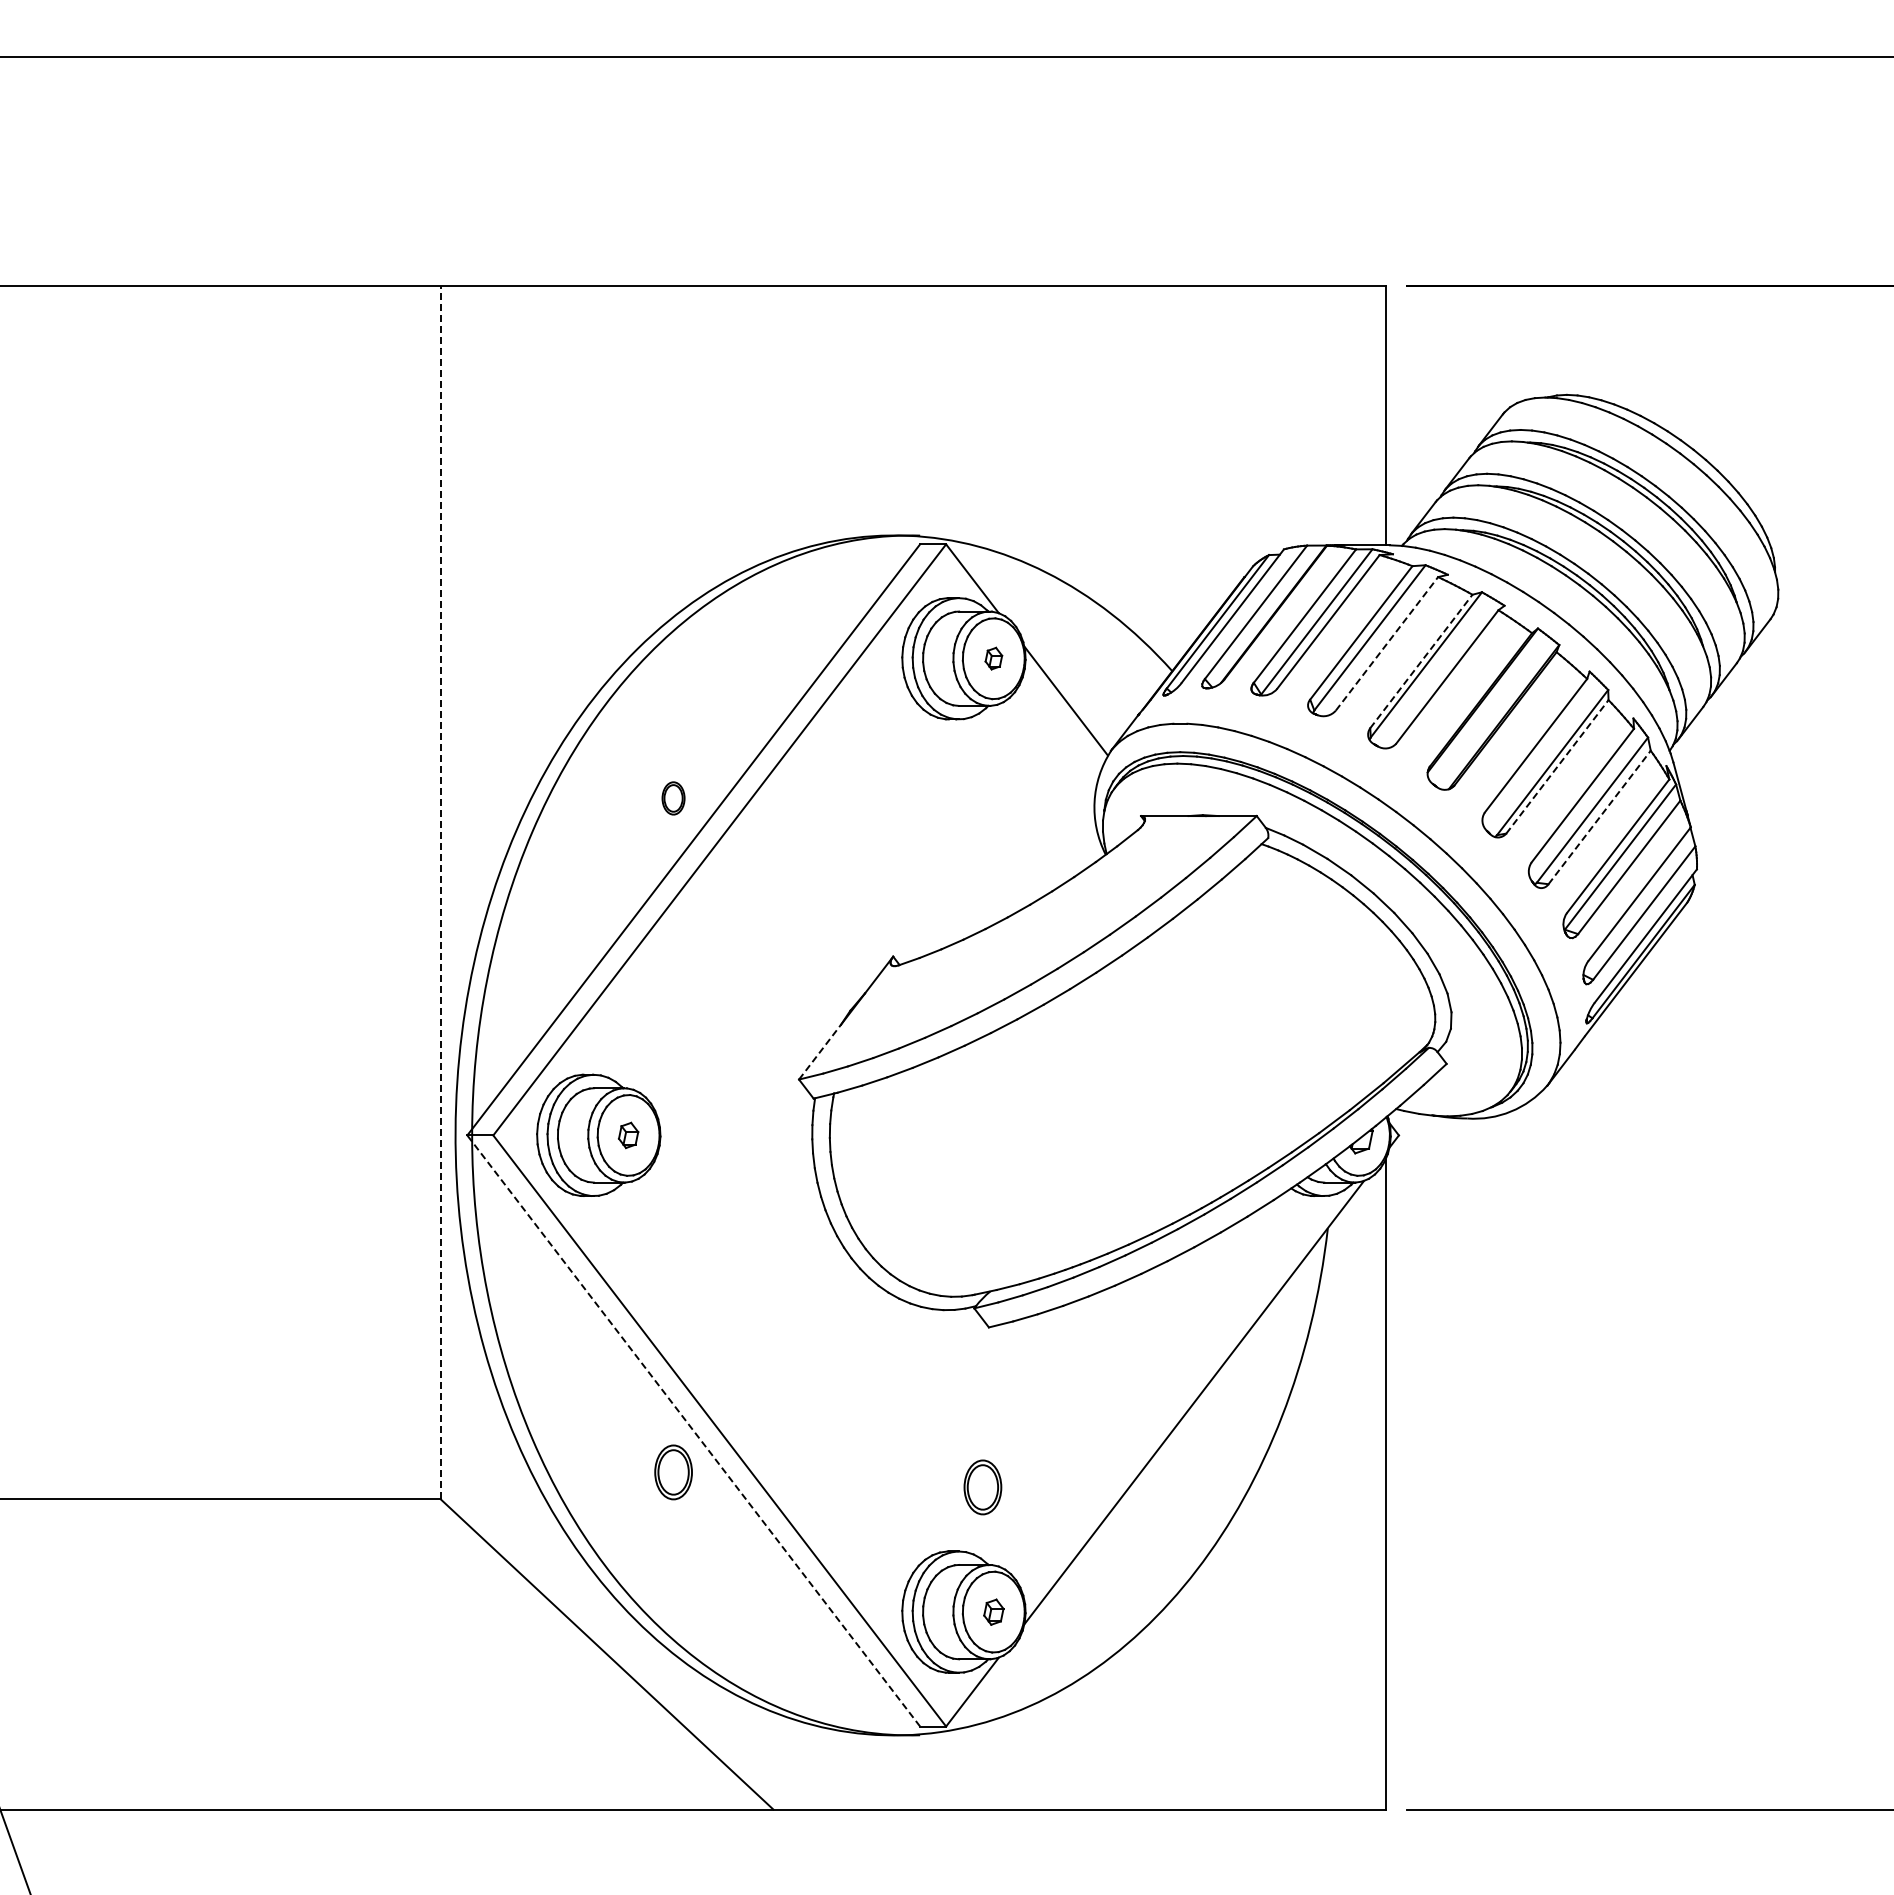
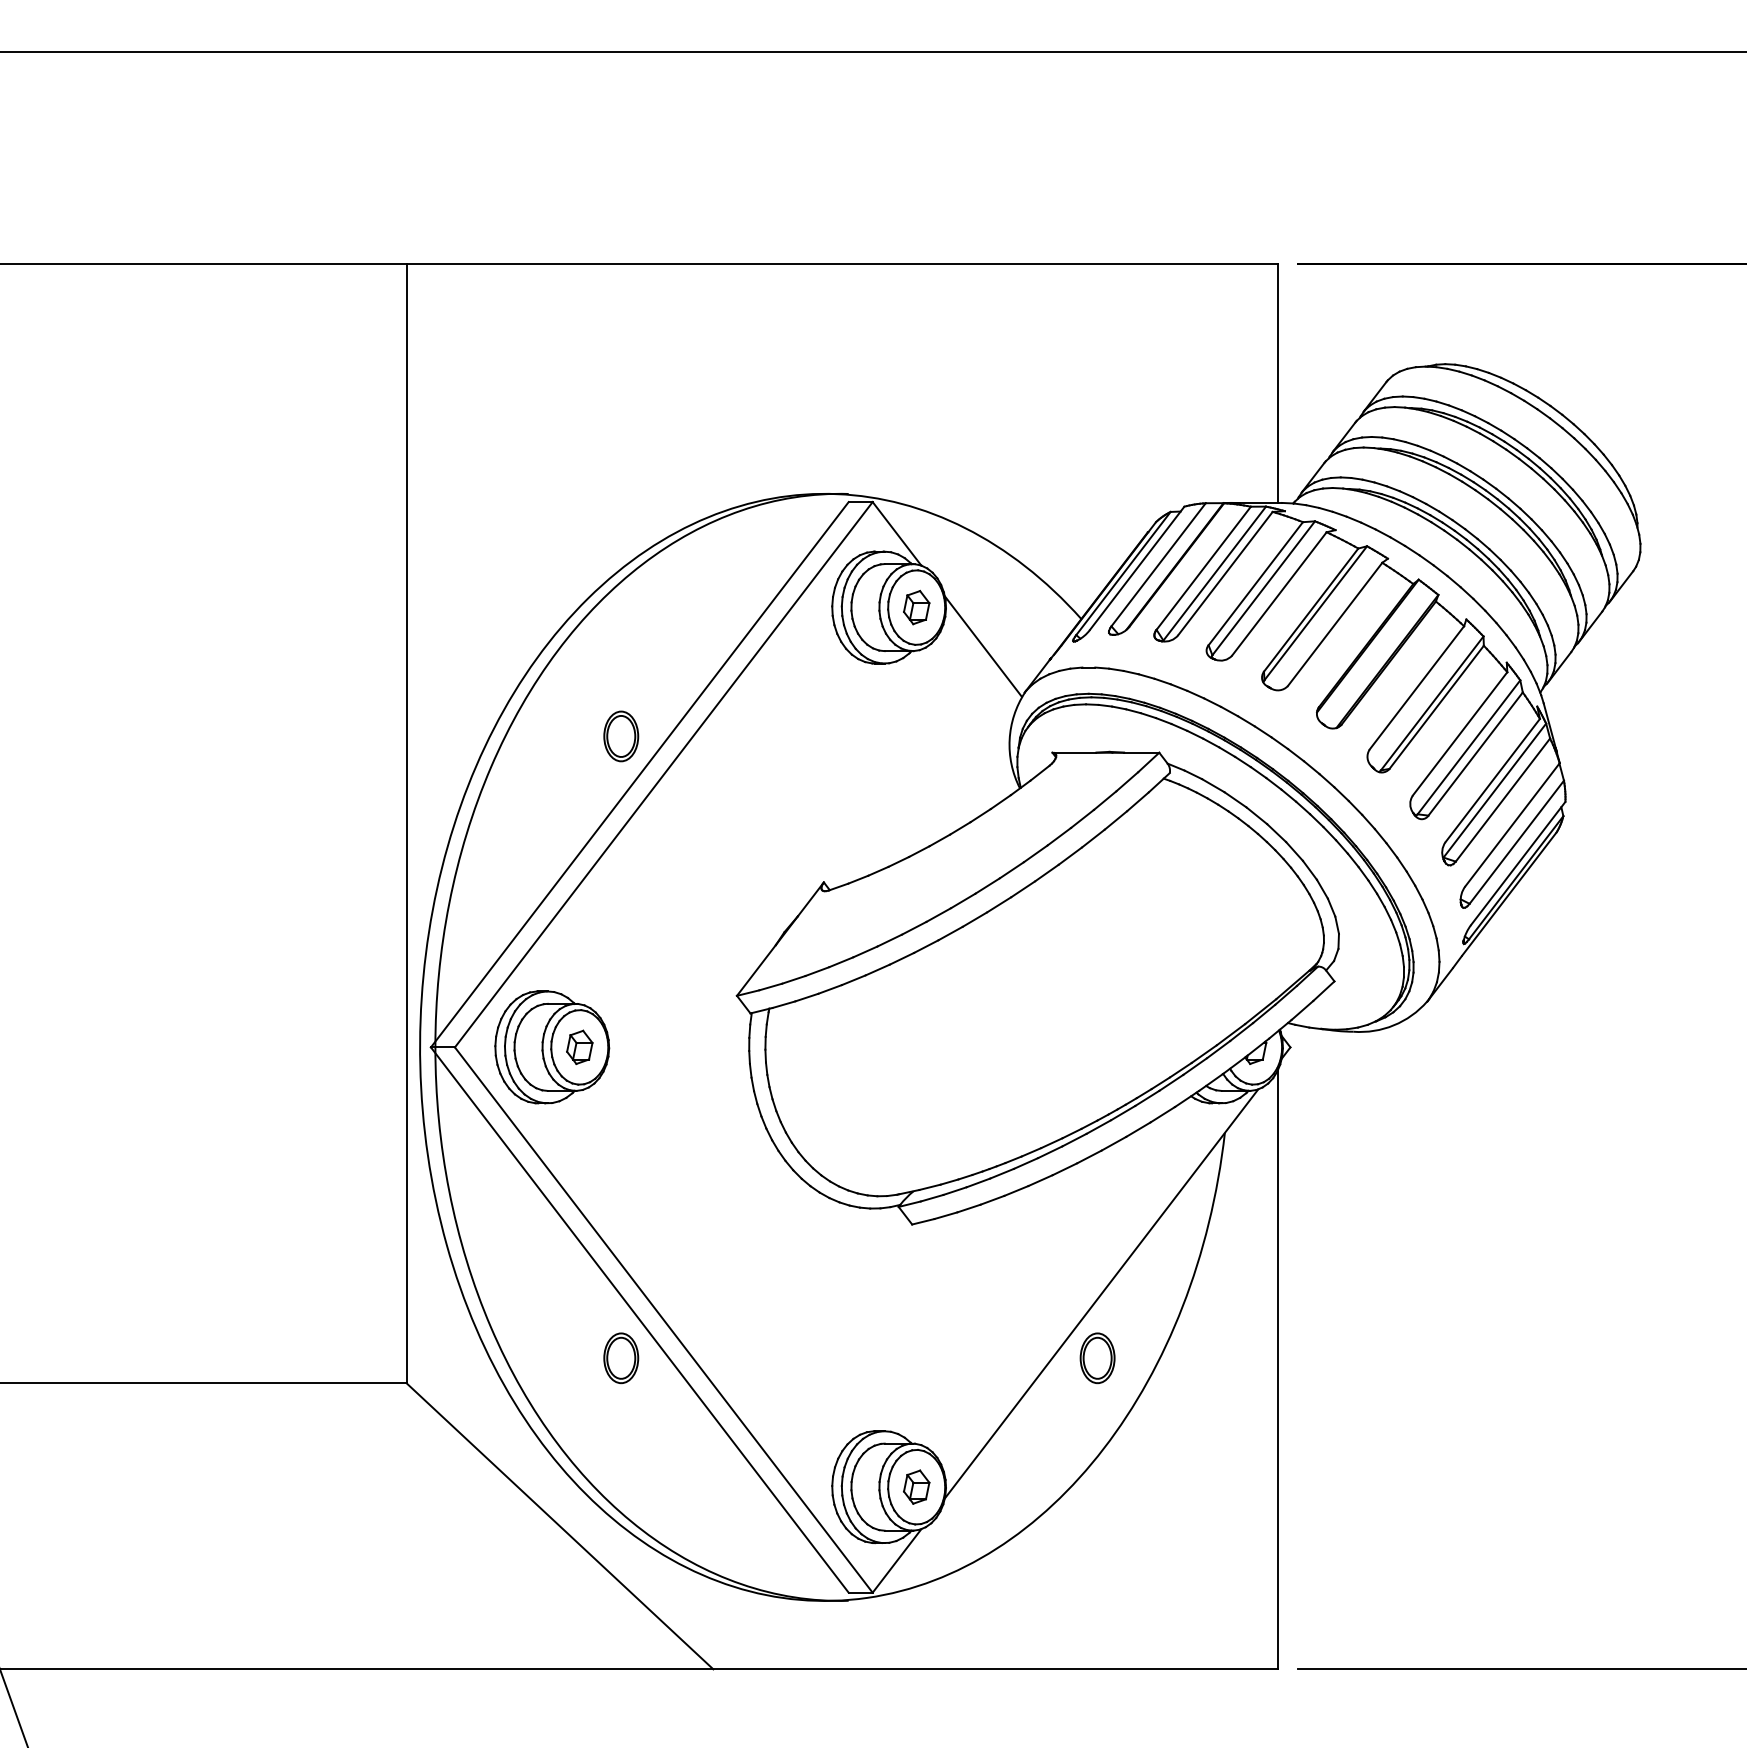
line: (1387, 643) -> (1279, 593), dashed -> solid
part: (993, 658) -> (916, 607), size x1.67
line: (1421, 661) -> (1311, 610), dashed -> solid
line: (1557, 766) -> (1436, 707), dashed -> solid
part: (673, 798) -> (621, 736), size x1.67
line: (1599, 817) -> (1475, 754), dashed -> solid
line: (440, 892) -> (406, 823), dashed -> solid
line: (820, 1052) -> (756, 970), dashed -> solid
part: (628, 1135) -> (579, 1047), size x1.43
line: (693, 1430) -> (639, 1319), dashed -> solid
part: (982, 1487) -> (1097, 1358), moved
part: (993, 1612) -> (916, 1487), size x1.43

